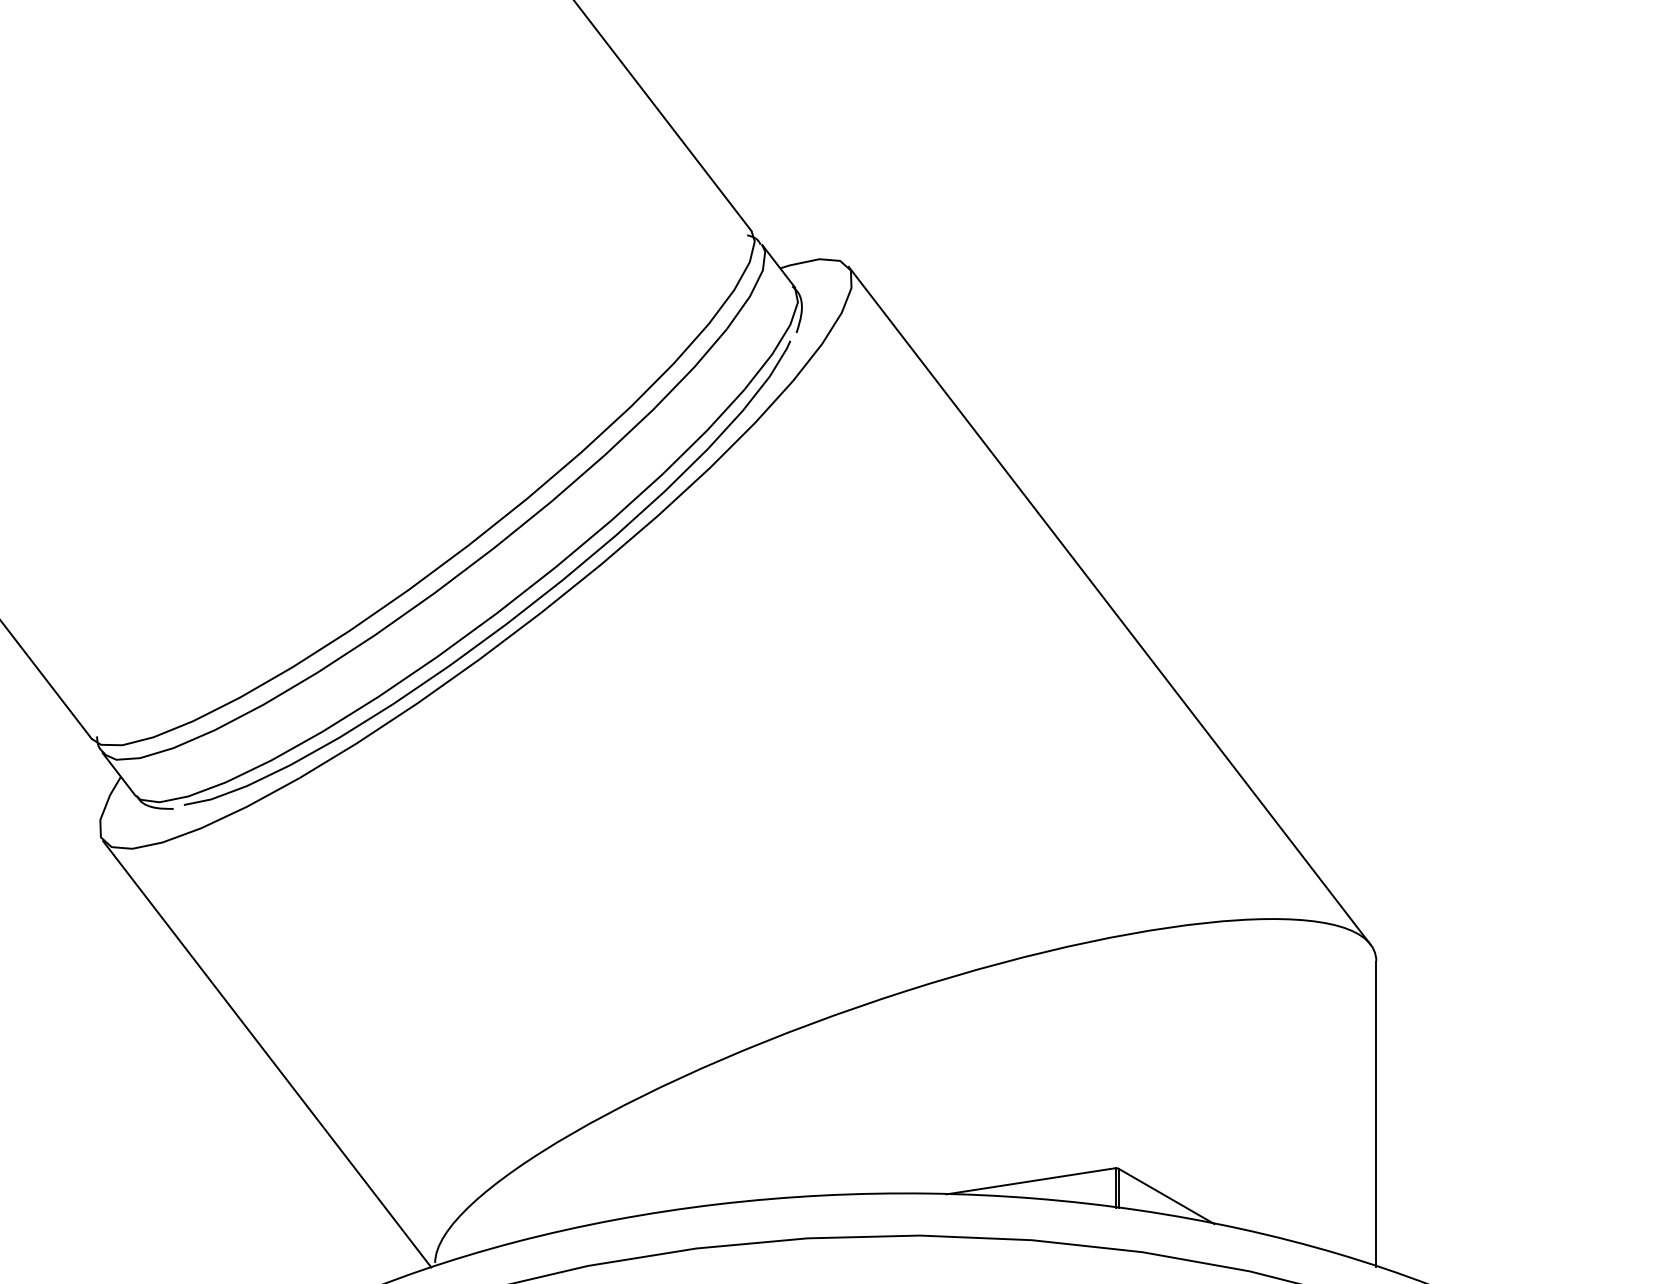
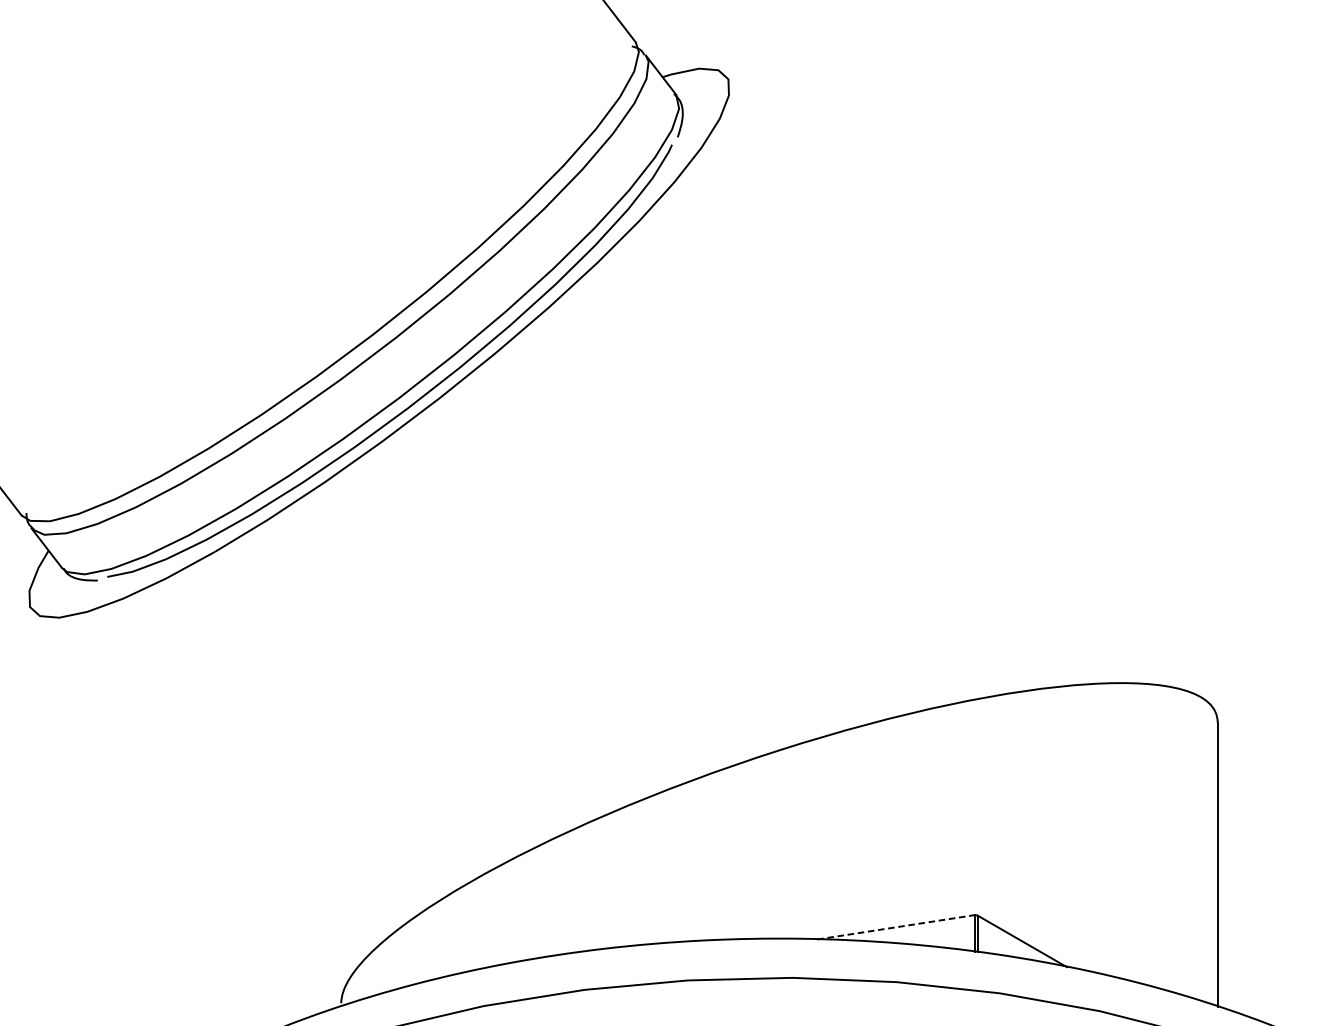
line: (1109, 605) -> (969, 391), removed
line: (267, 1054) -> (185, 809), removed
line: (1030, 1181) -> (895, 927), solid -> dashed

